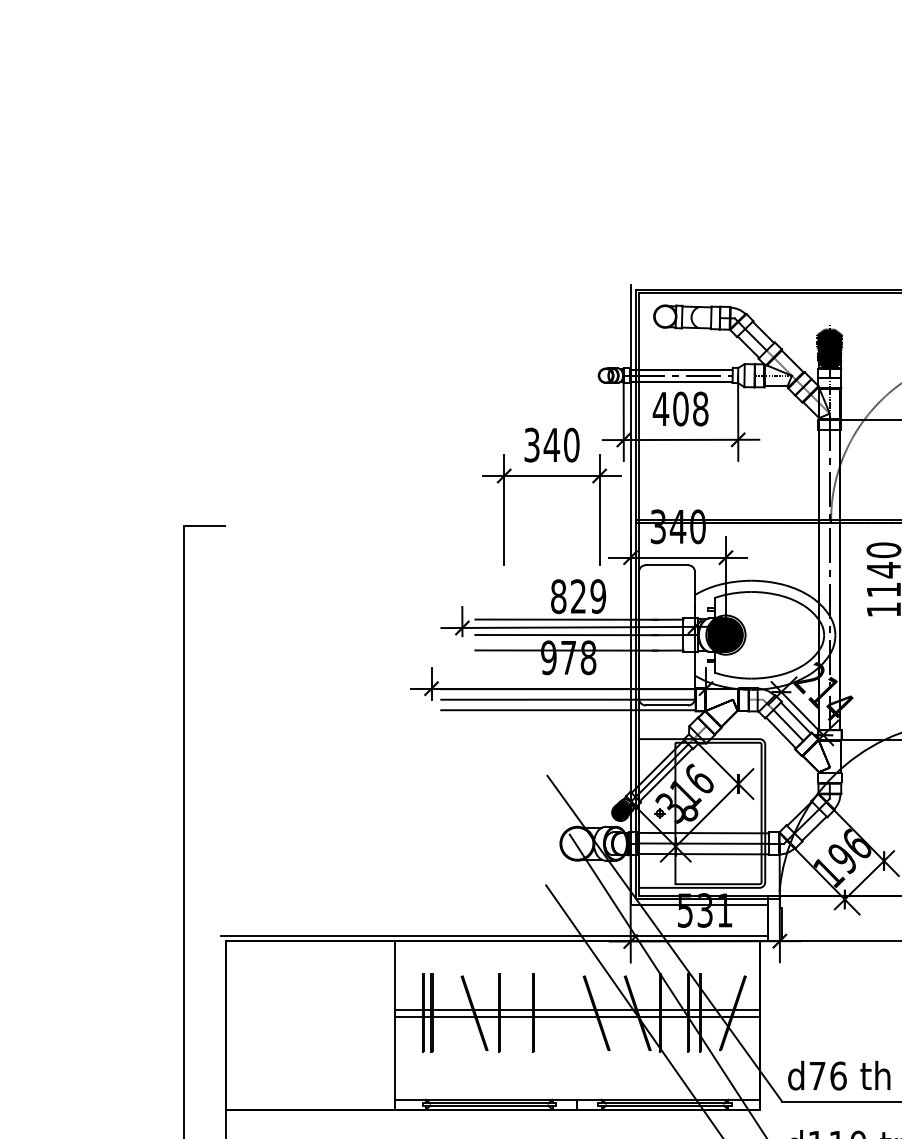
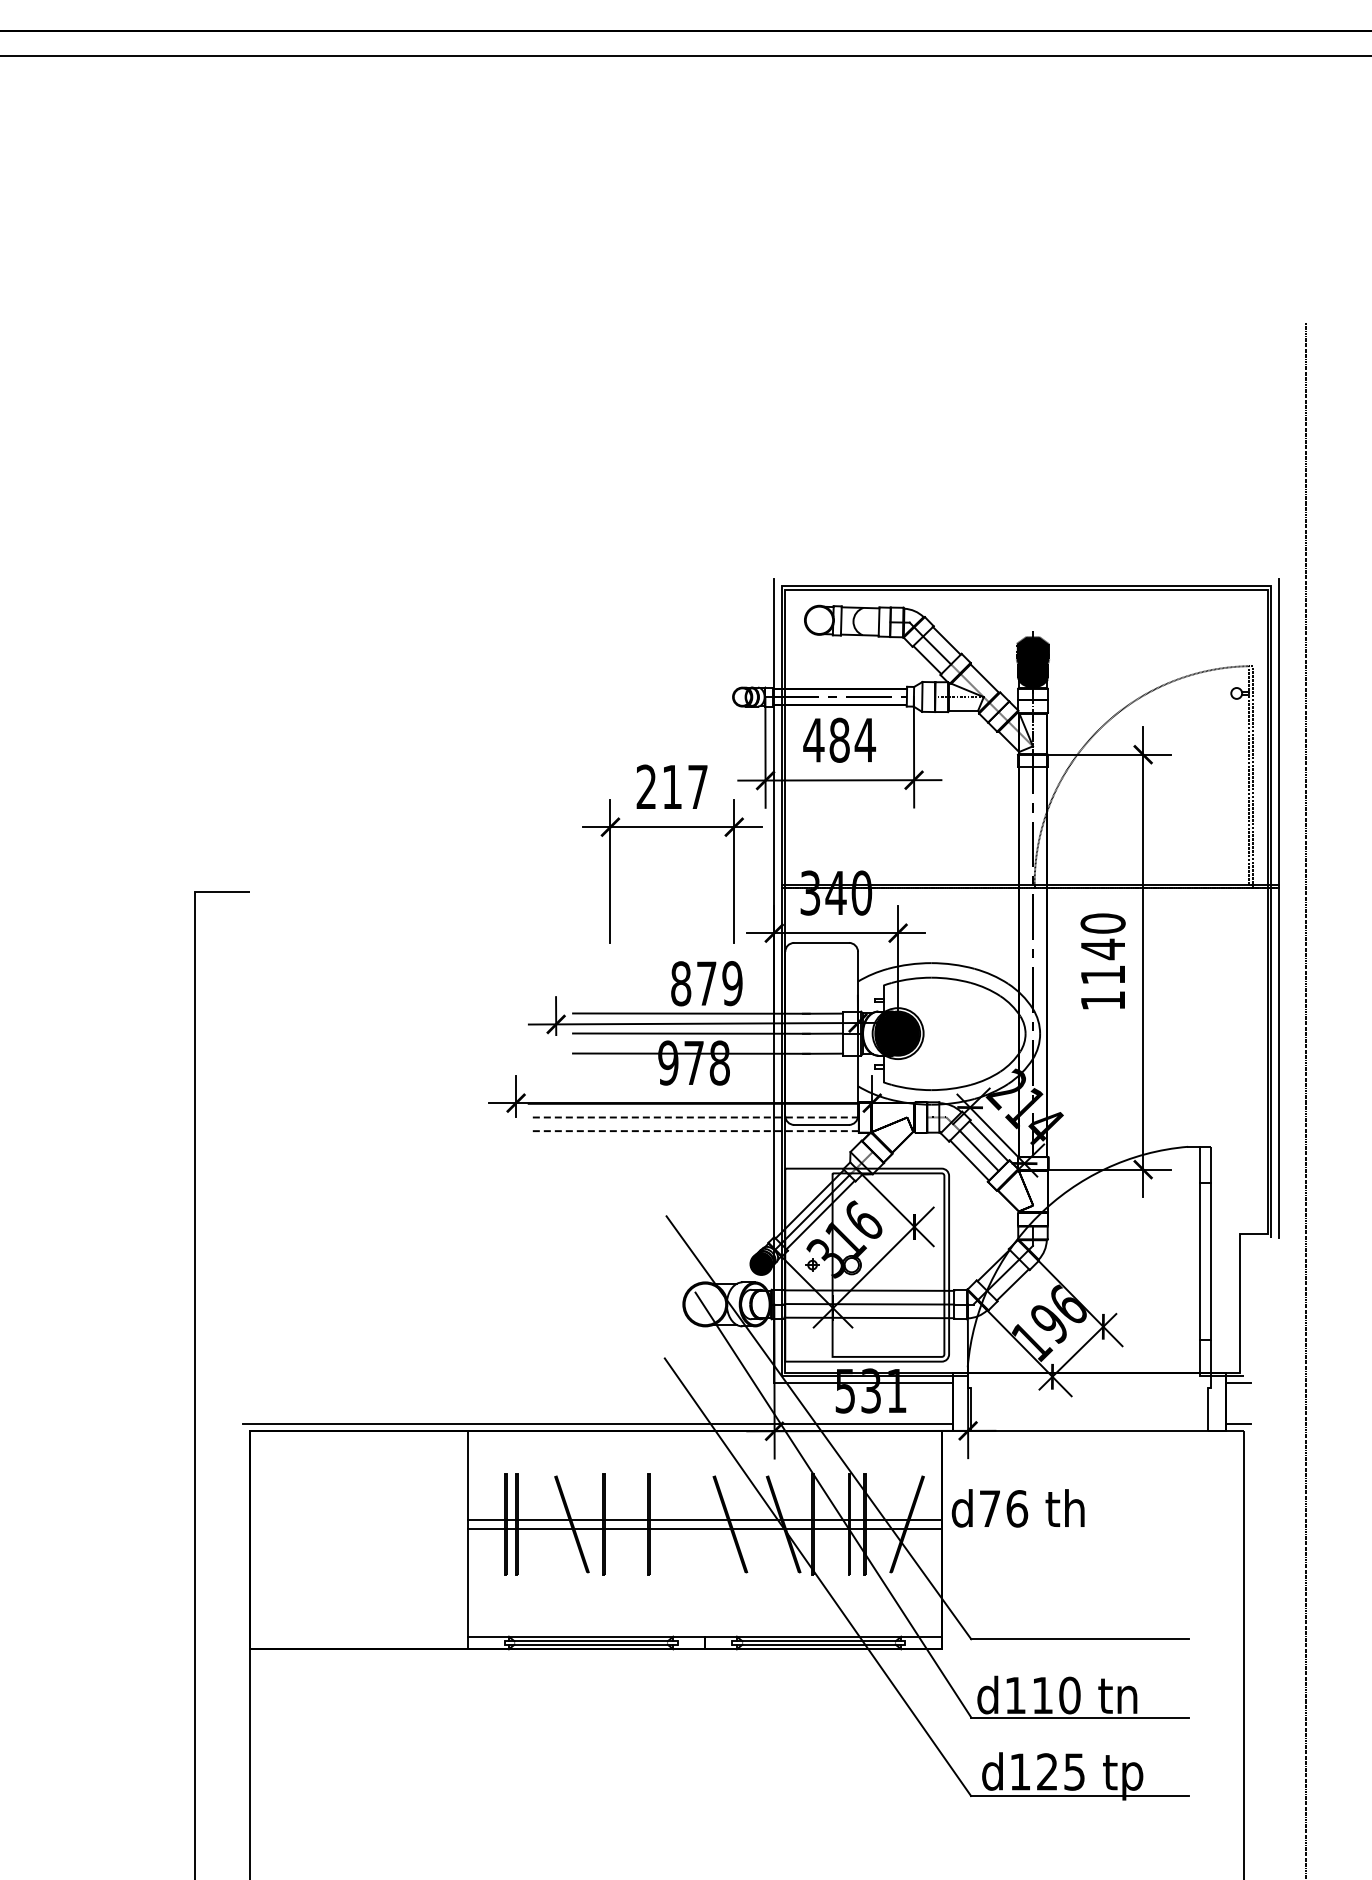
text: (690, 408) -> (852, 739), 408 -> 484
text: (552, 444) -> (672, 786), 340 -> 217
text: (578, 596) -> (706, 983), 829 -> 879
line: (568, 699) -> (693, 1117), solid -> dashed
line: (568, 710) -> (693, 1131), solid -> dashed
text: (838, 1075) -> (1017, 1508), moved

